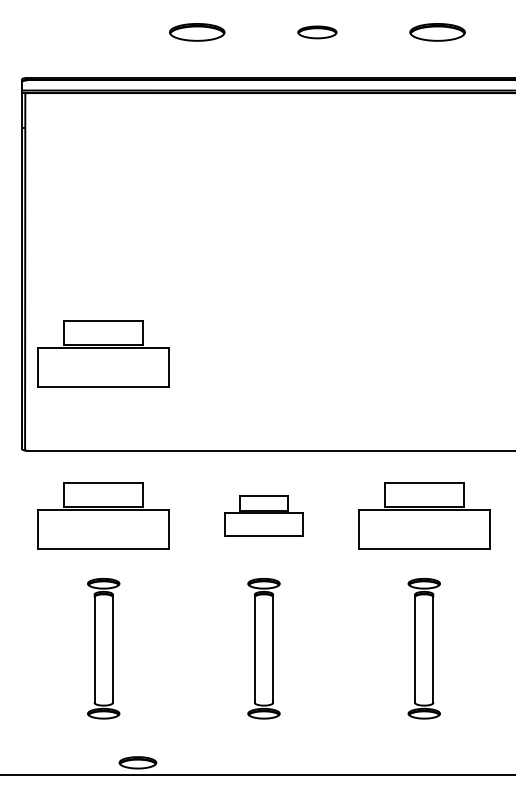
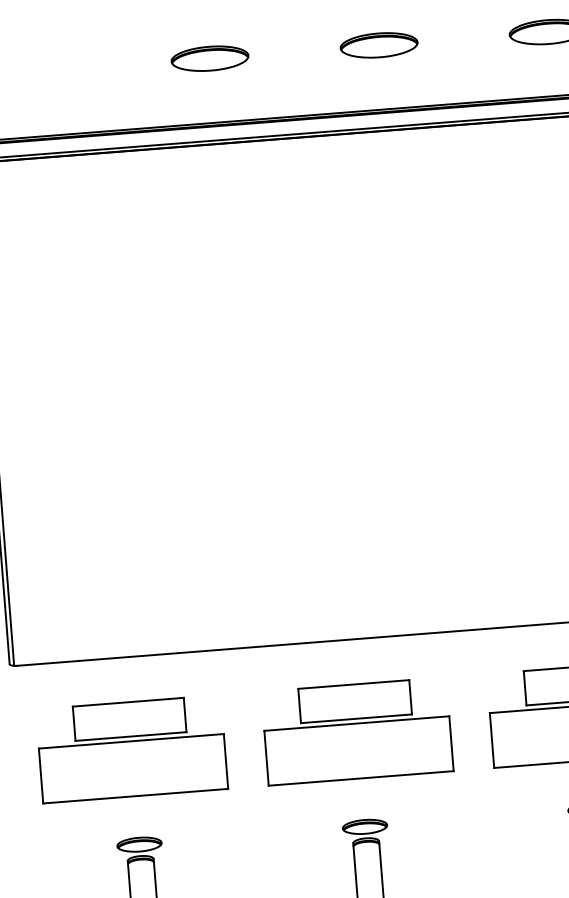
part: (317, 32) -> (379, 45), size x1.43
part: (103, 353) -> (113, 520), removed
part: (263, 515) -> (356, 730), size x1.67

